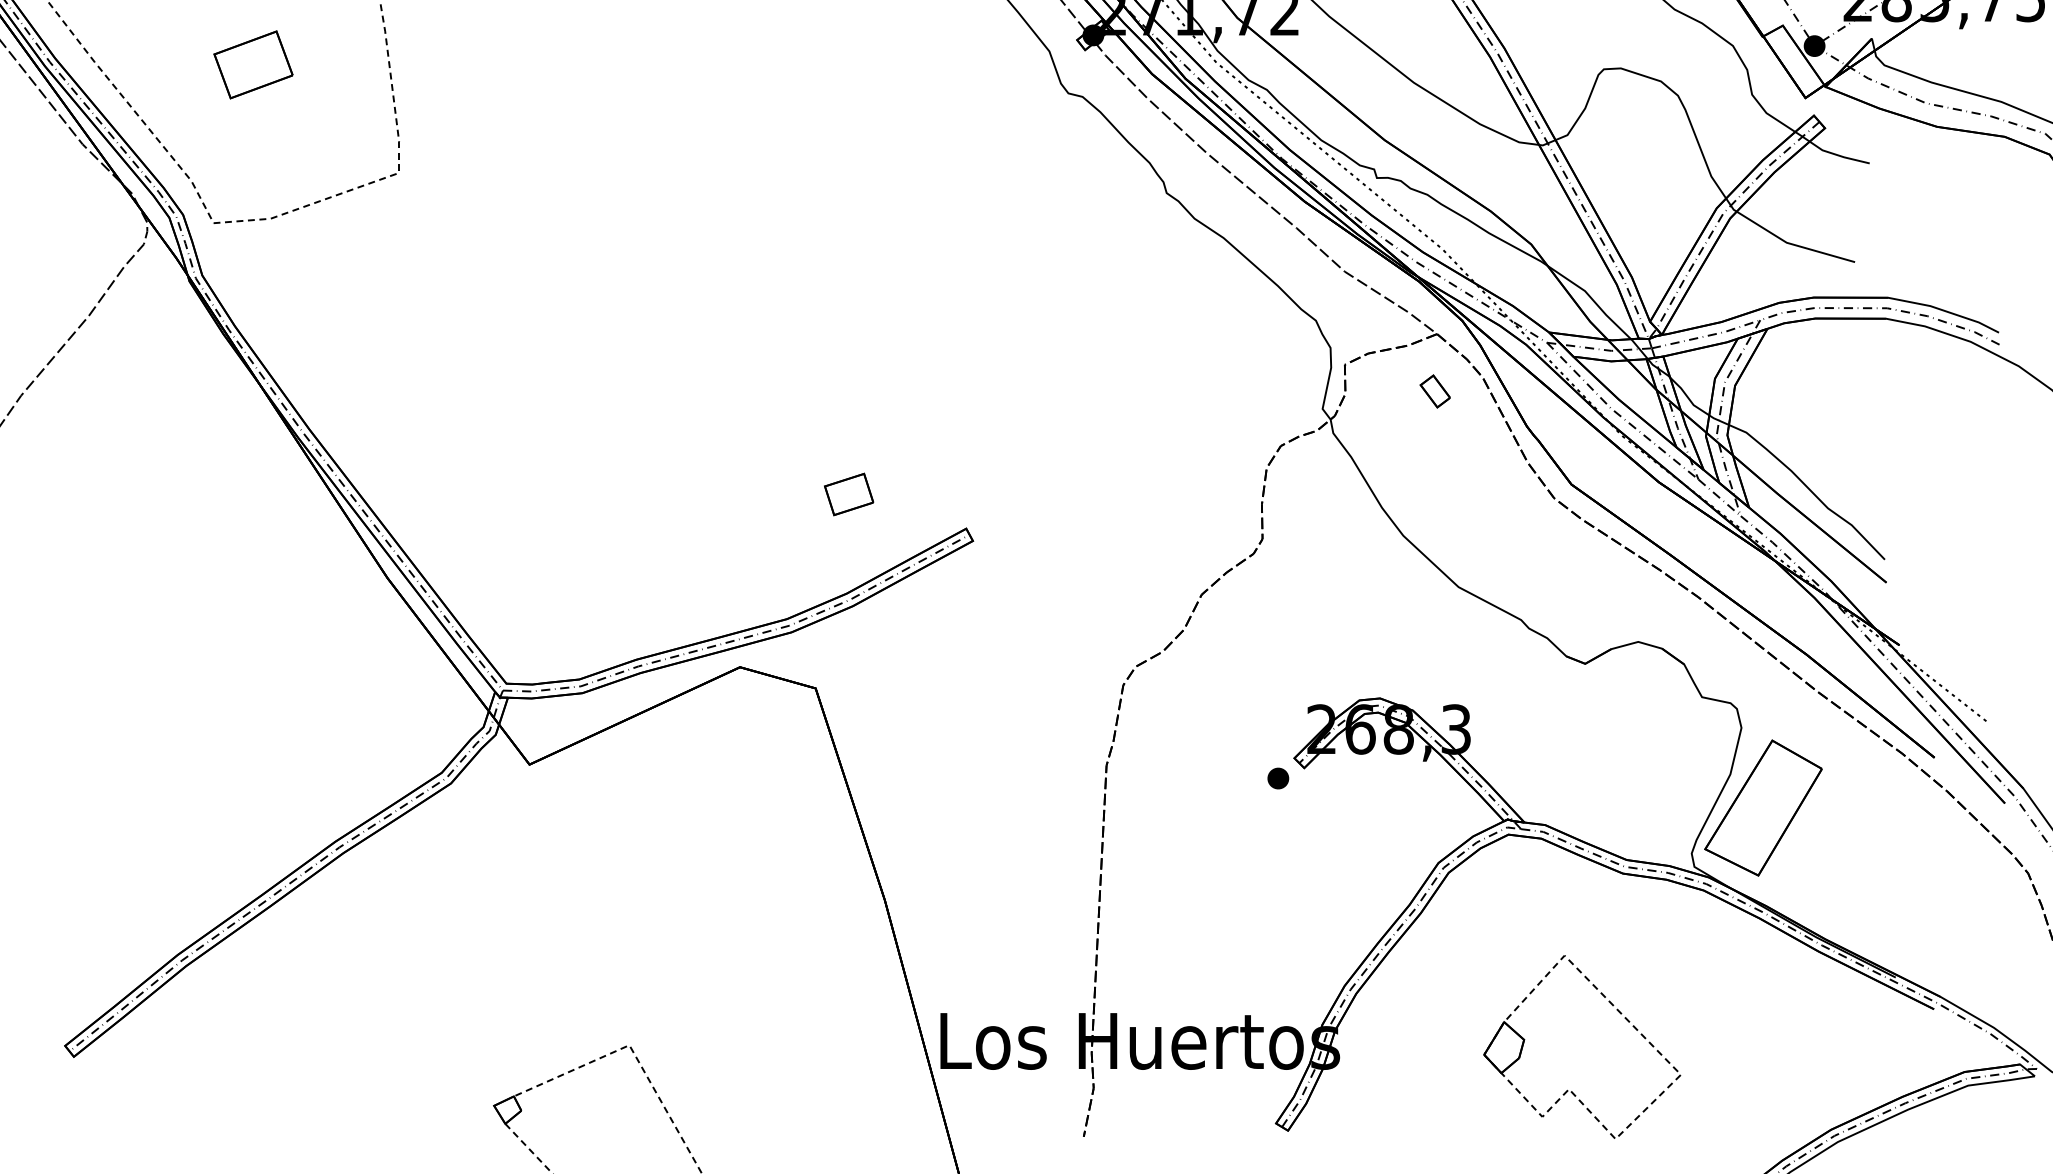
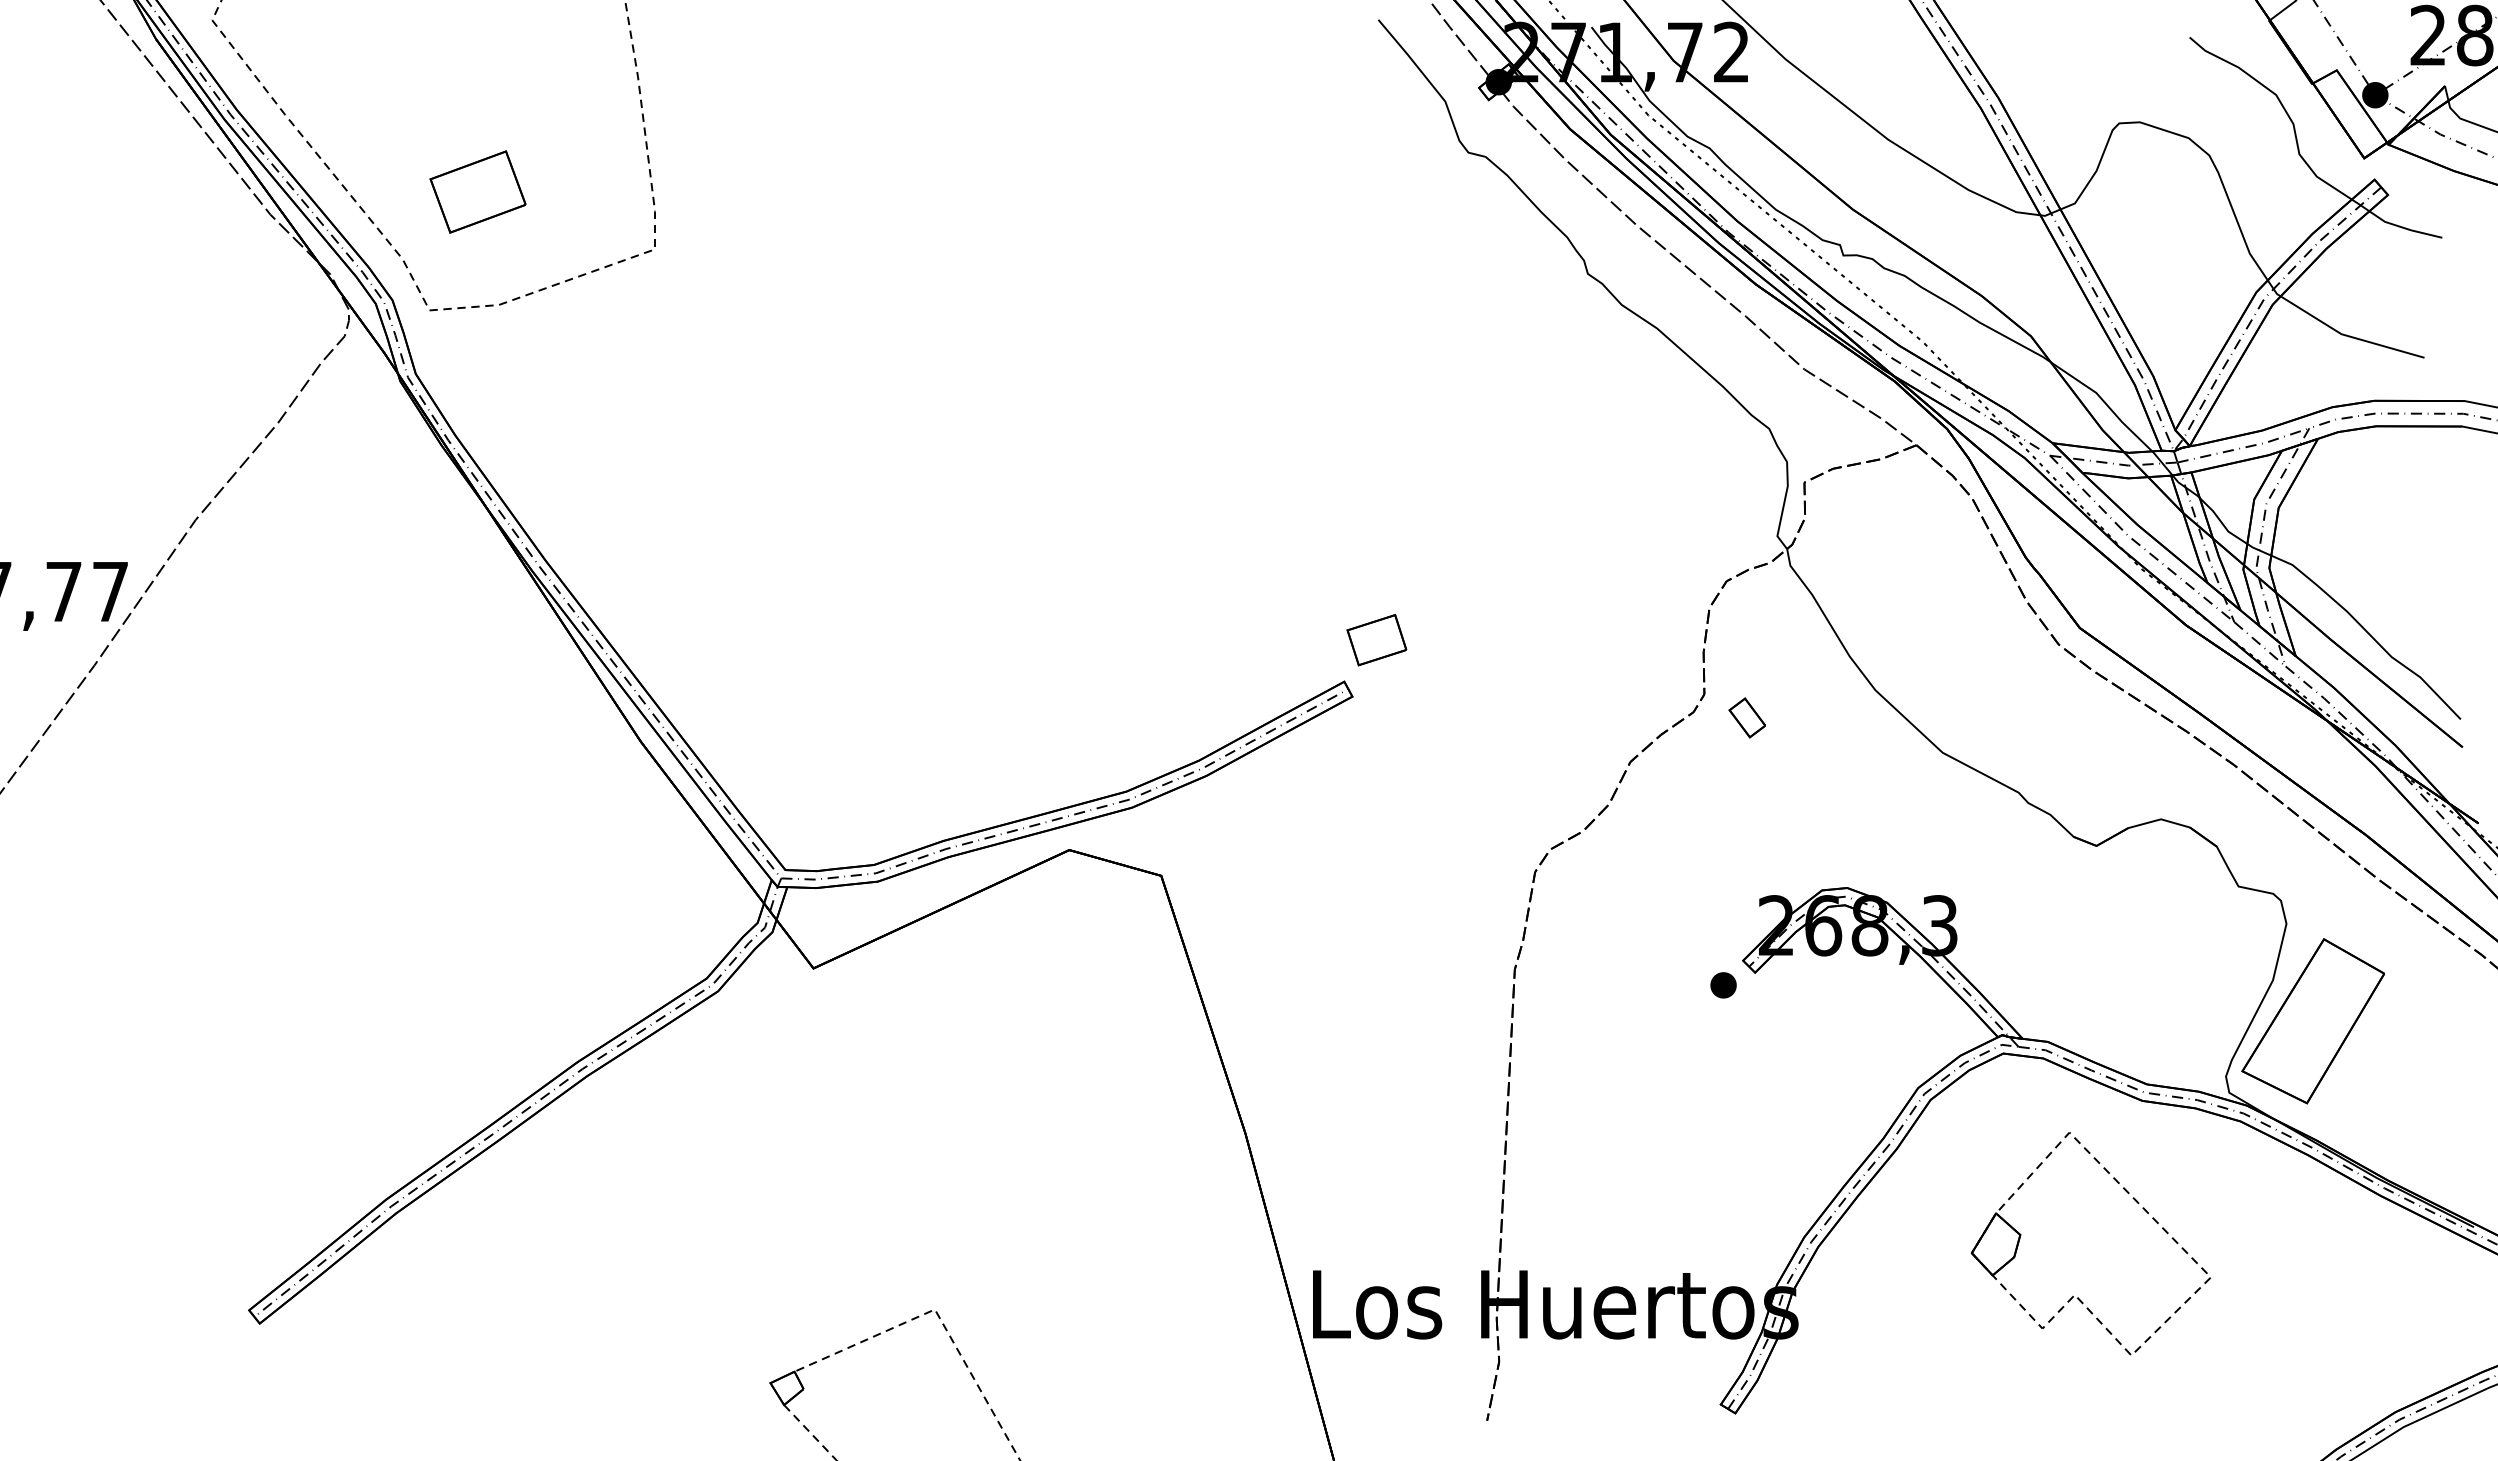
part: (253, 64) -> (477, 191), moved
part: (1434, 391) -> (1746, 717), moved
part: (848, 494) -> (1376, 640), moved
part: (1572, 1091) -> (2078, 1297), moved

